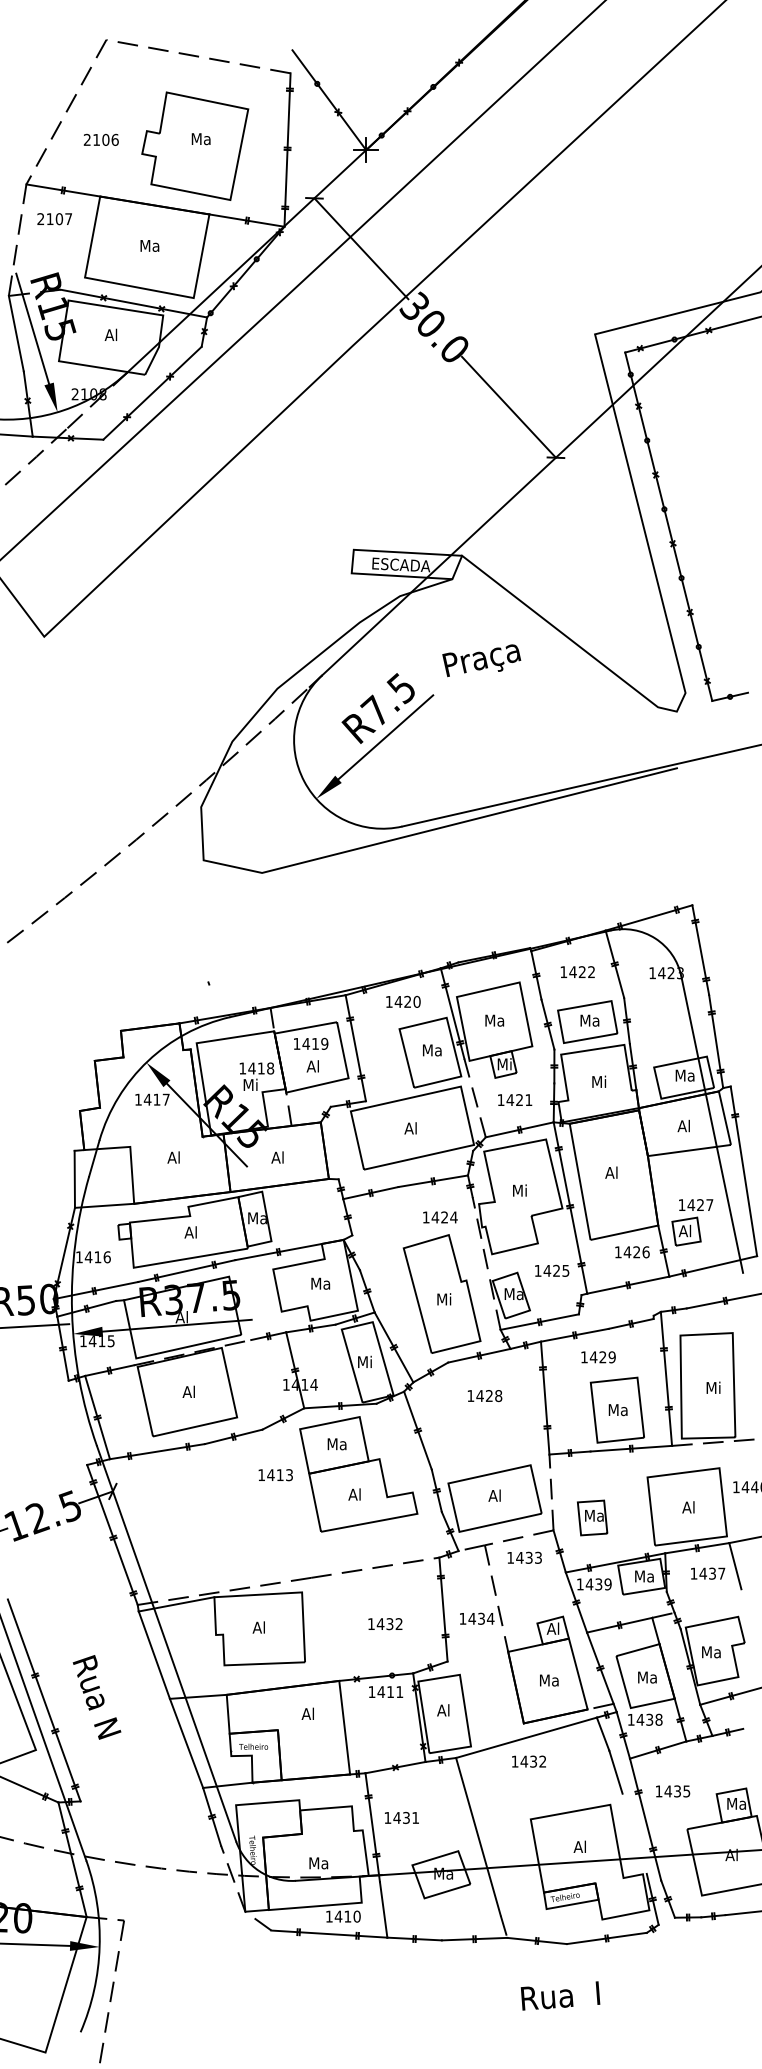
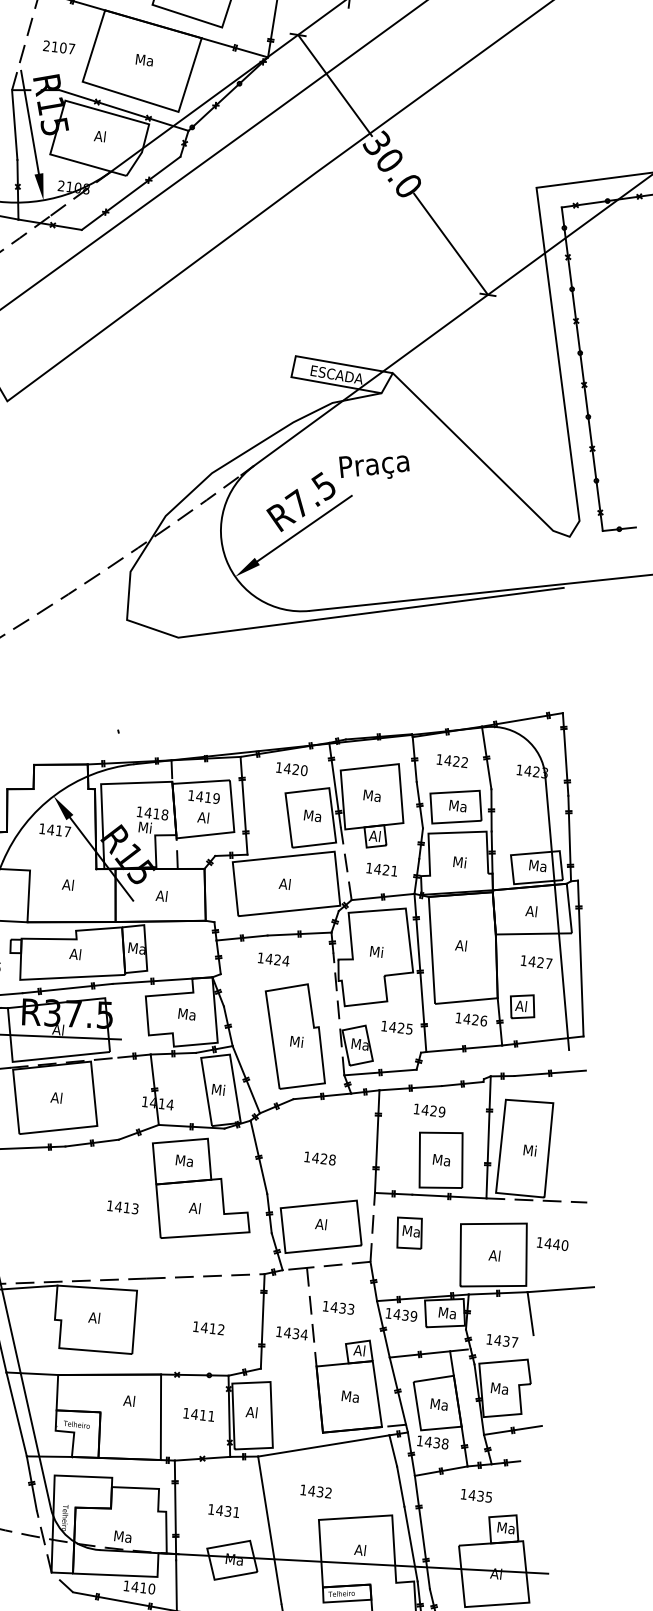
text: (54, 219) -> (58, 47), moved
text: (481, 660) -> (373, 466), moved
text: (503, 1064) -> (375, 836), Mi -> Al
text: (696, 1204) -> (537, 961), moved
text: (440, 1217) -> (273, 959), moved
text: (484, 1396) -> (319, 1158), moved
text: (275, 1475) -> (122, 1207), moved
part: (592, 1517) -> (409, 1232), moved
text: (524, 1557) -> (338, 1307), moved
text: (708, 1573) -> (502, 1340), moved
text: (389, 1624) -> (212, 1329), 1432 -> 1412
text: (386, 1691) -> (199, 1414), moved
text: (528, 1761) -> (315, 1491), moved
text: (673, 1791) -> (476, 1495), moved
text: (401, 1817) -> (223, 1510), moved
line: (634, 1833) -> (410, 1543), added

